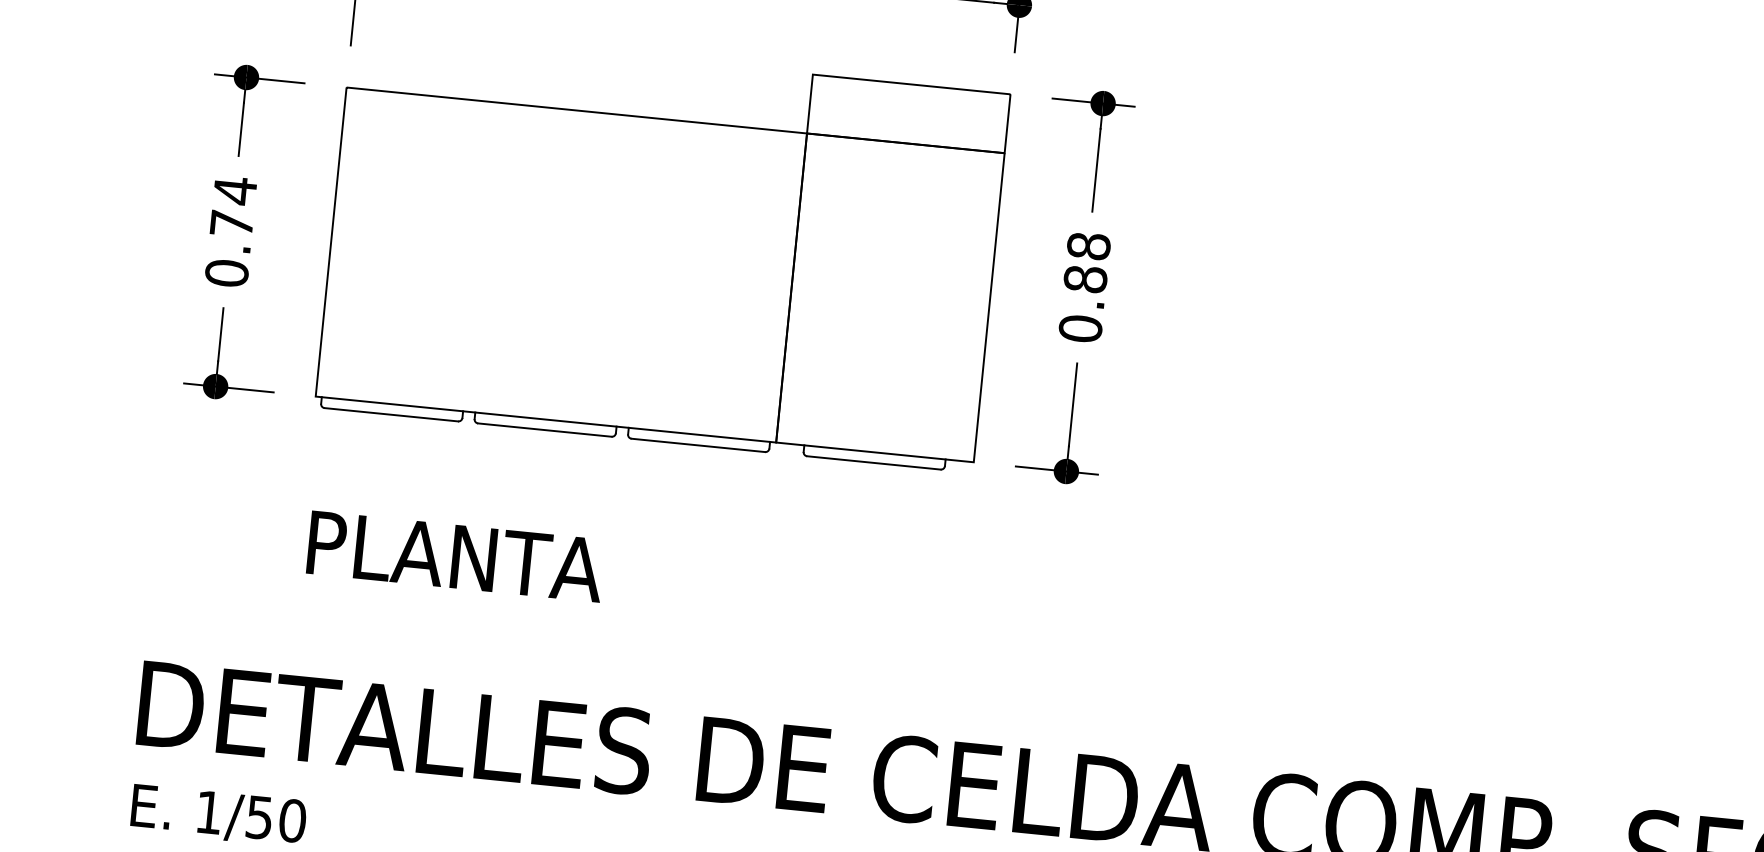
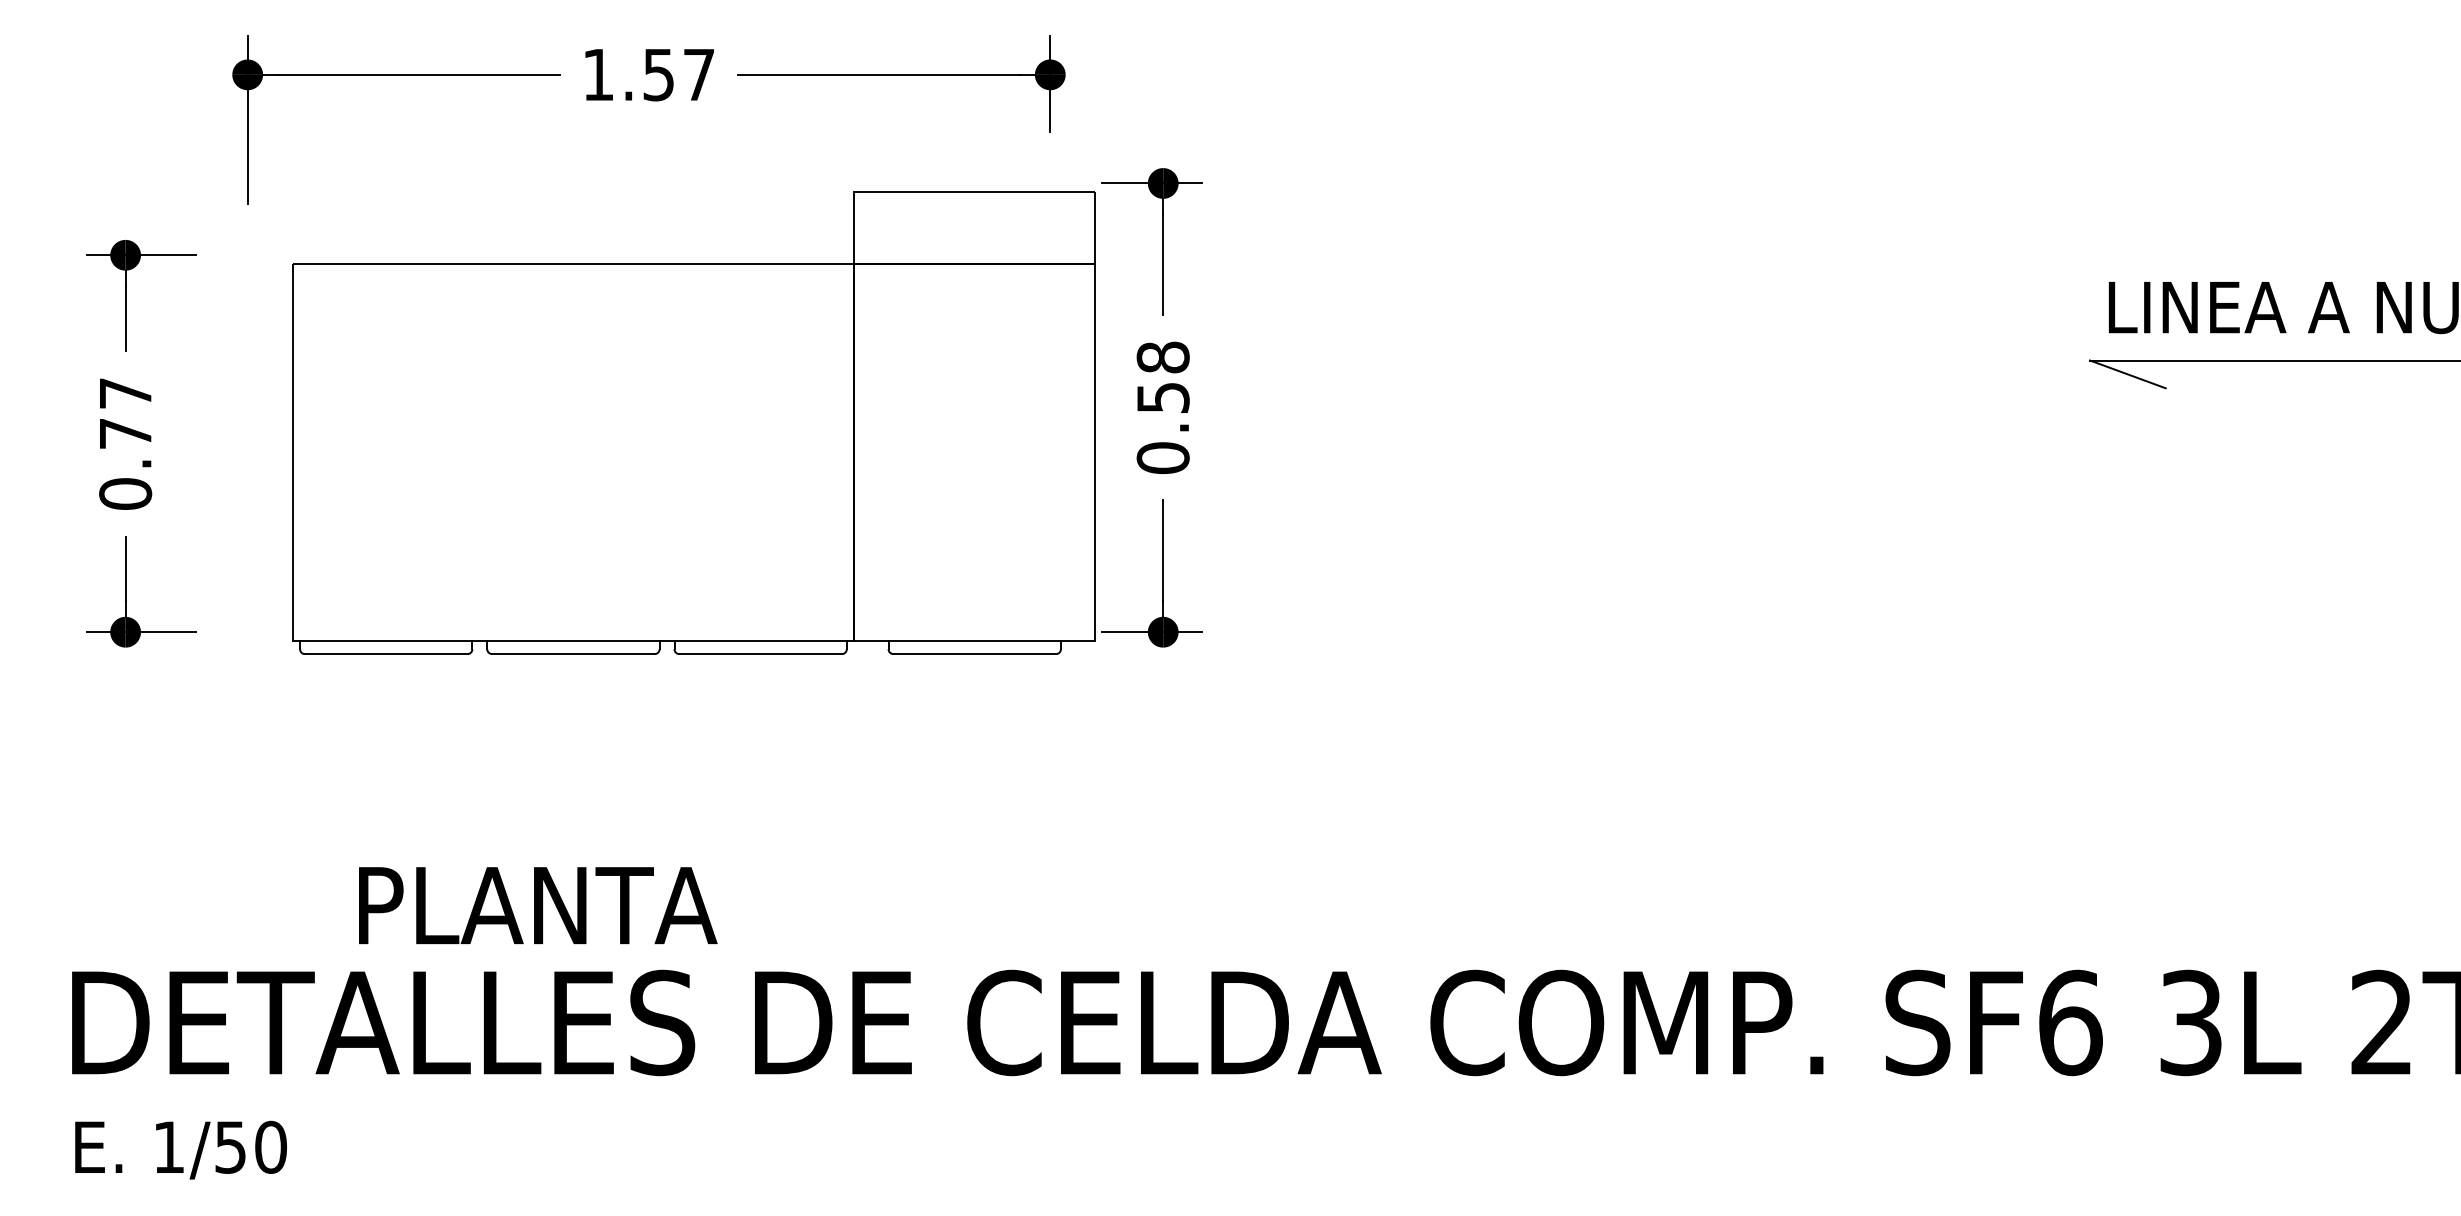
text: (235, 190) -> (125, 393), 0.74 -> 0.77
part: (662, 250) -> (693, 422), moved
text: (1085, 278) -> (1162, 397), 0.88 -> 0.58
text: (456, 556) -> (538, 905), moved

